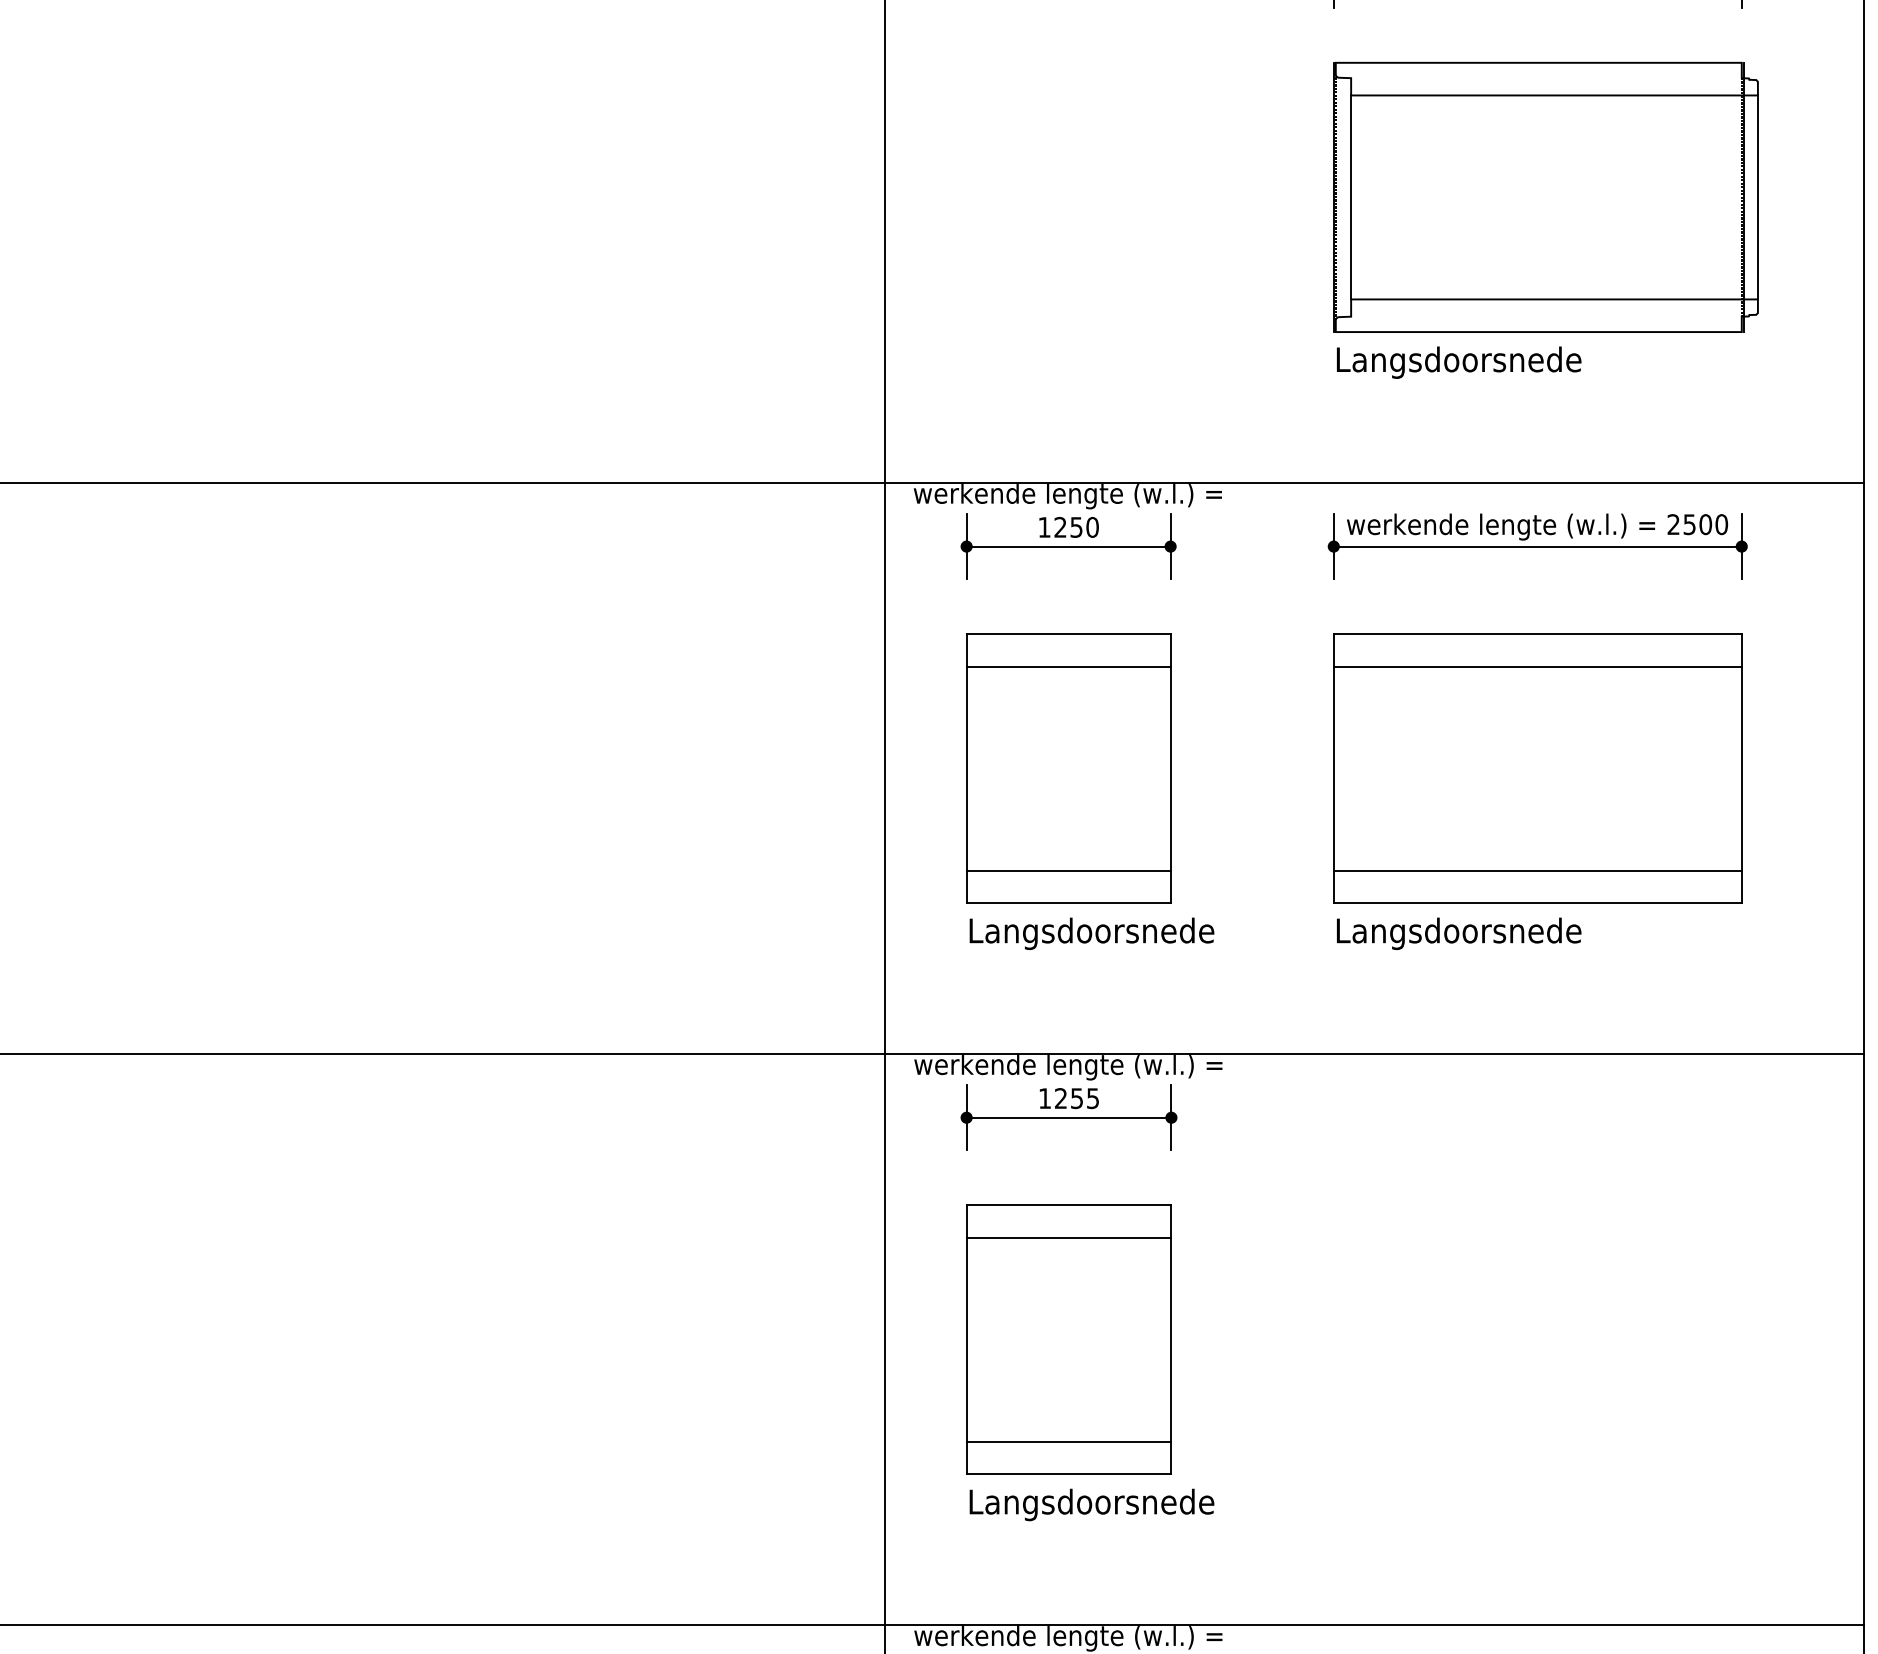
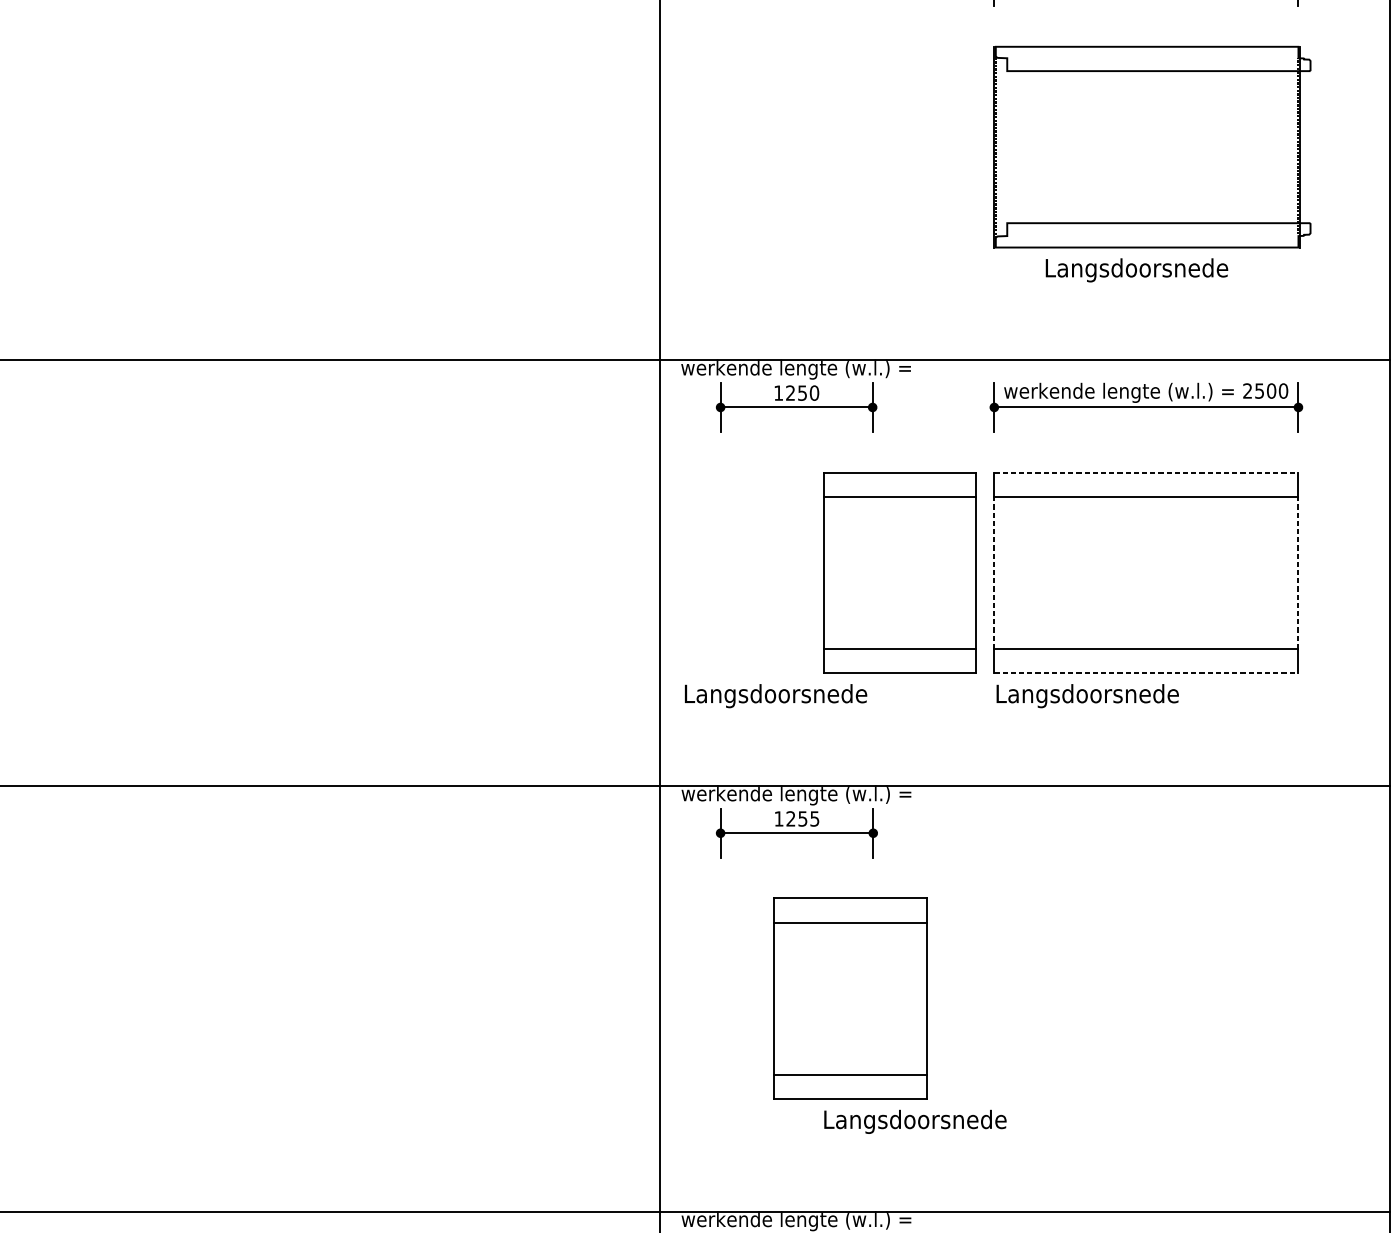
line: (1351, 197) -> (1007, 147), removed
line: (1757, 197) -> (1310, 147), removed
text: (1459, 362) -> (1137, 270), moved
line: (1537, 633) -> (1146, 472), solid -> dashed
part: (1068, 768) -> (899, 572), moved
line: (1333, 768) -> (994, 572), solid -> dashed
line: (1741, 768) -> (1298, 572), solid -> dashed
line: (1537, 903) -> (1146, 673), solid -> dashed
text: (1091, 933) -> (775, 695), moved
part: (1068, 1339) -> (850, 998), moved
text: (1091, 1504) -> (915, 1121), moved

